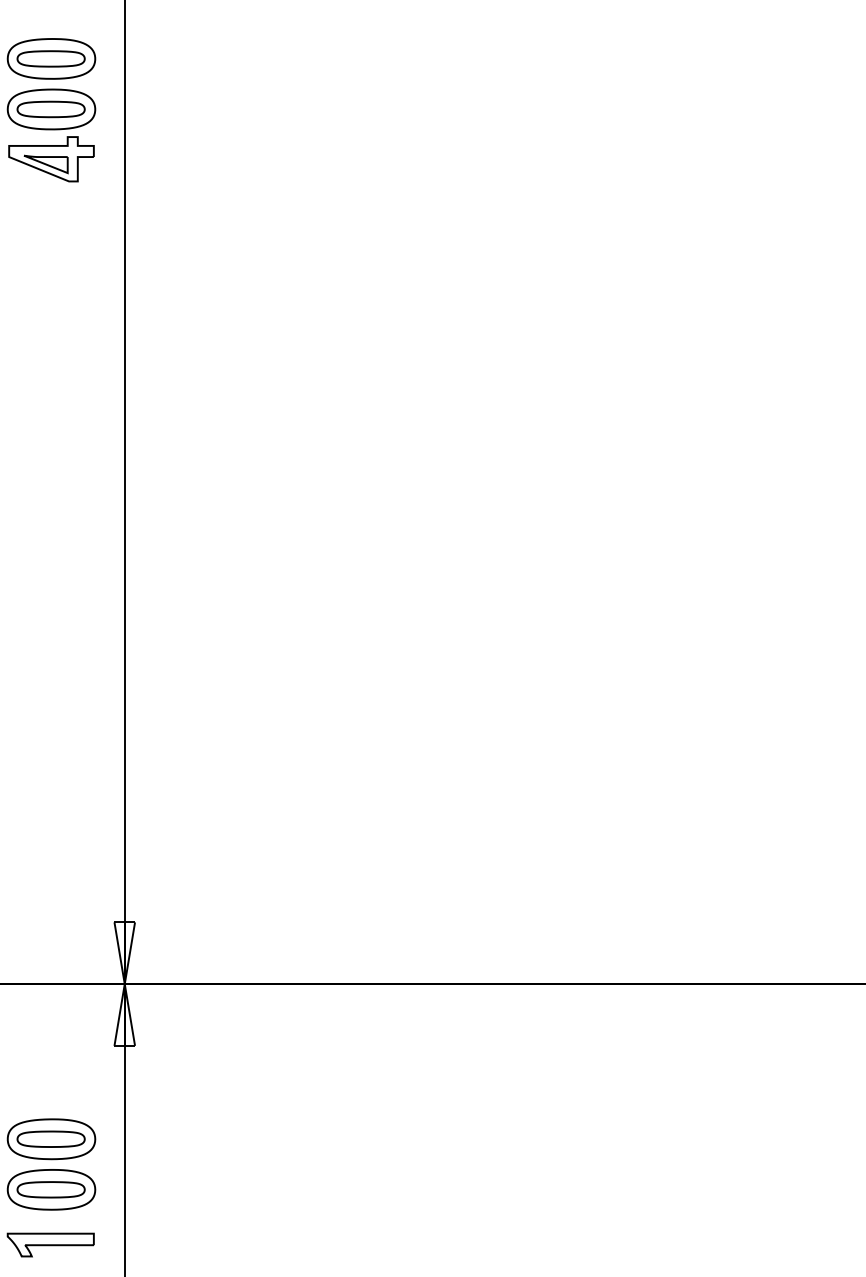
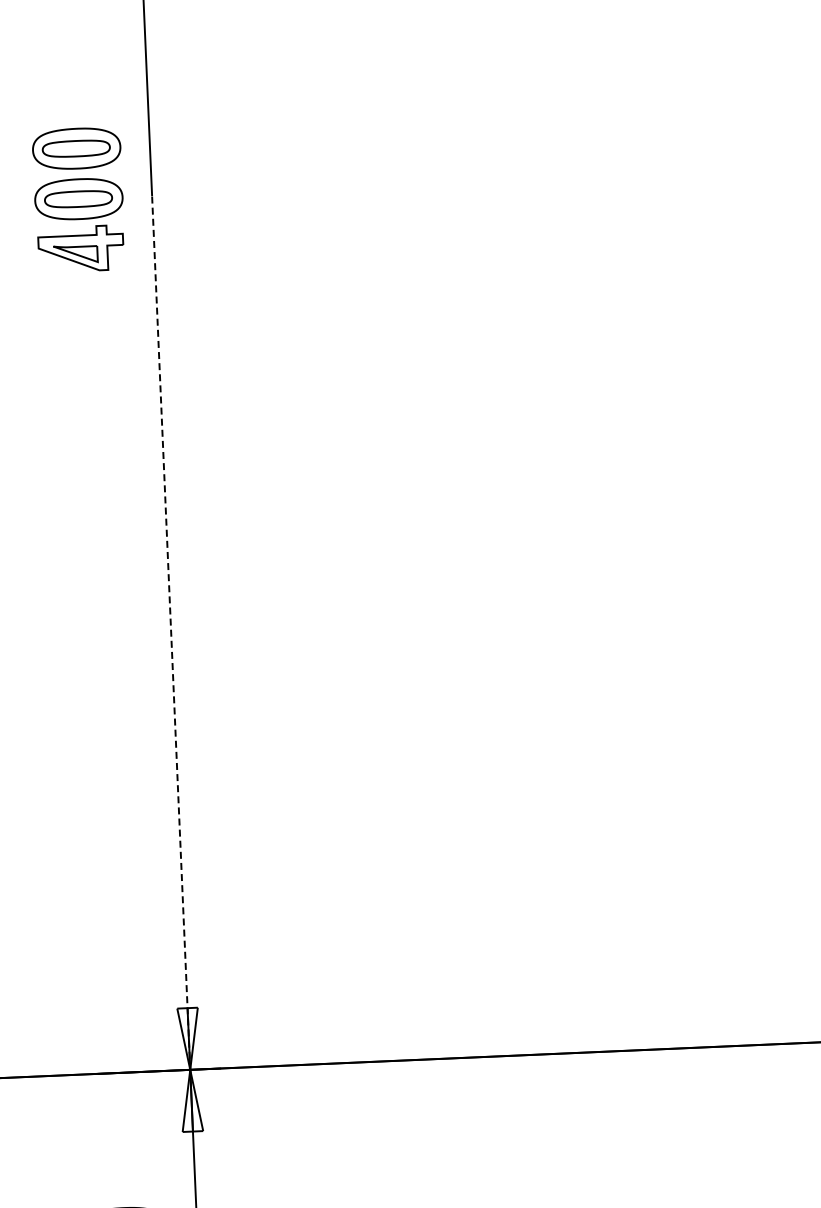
line: (124, 546) -> (170, 632), solid -> dashed

